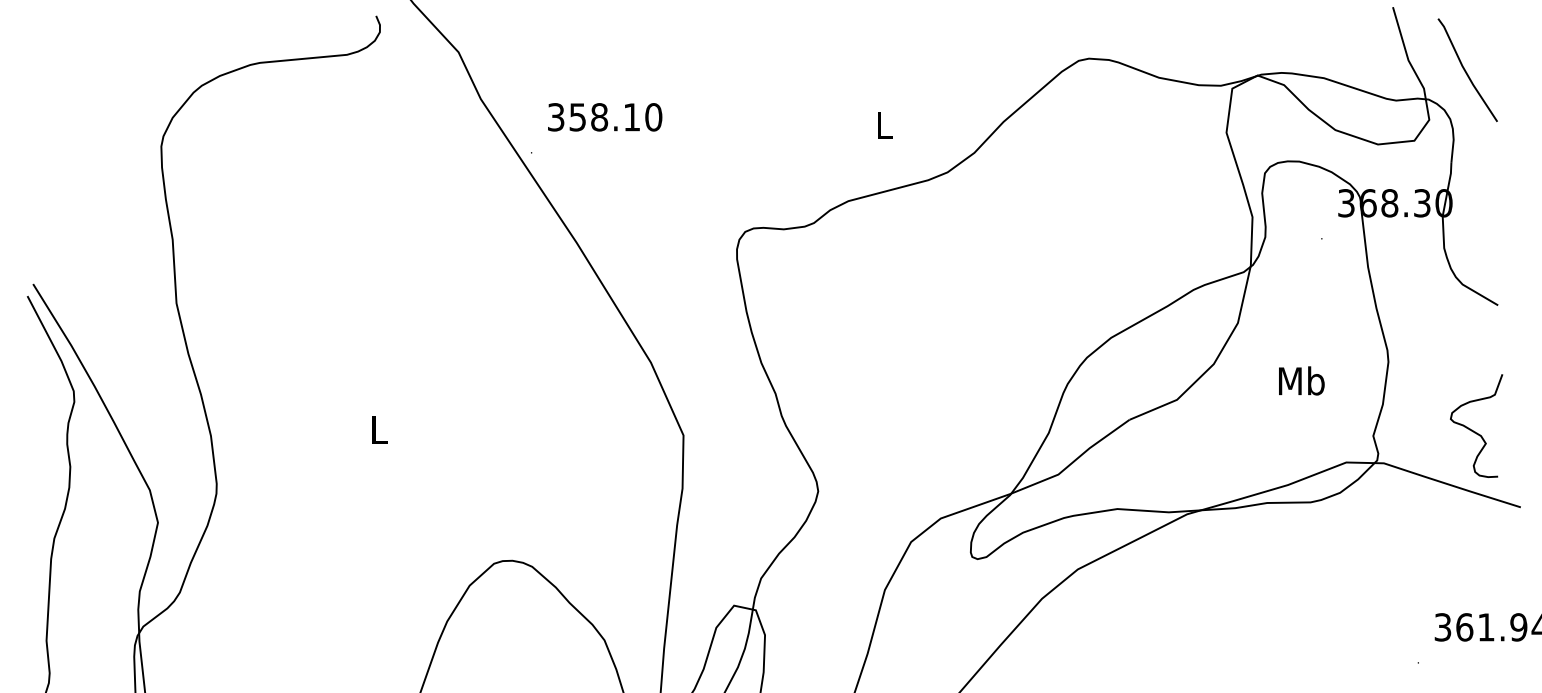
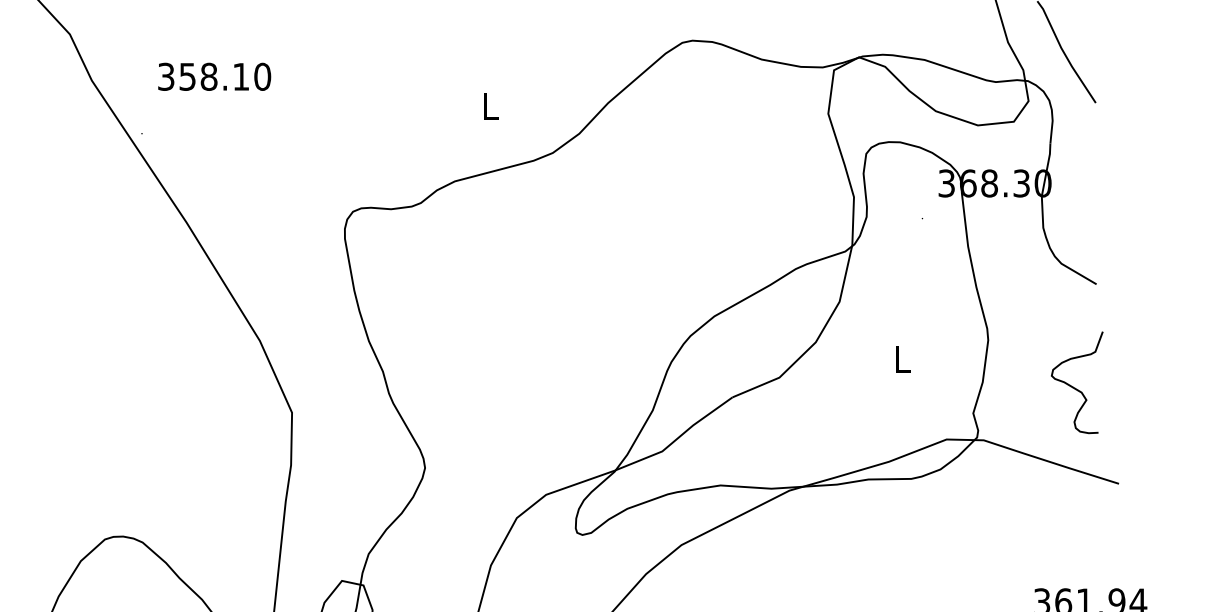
text: (605, 117) -> (215, 77), moved
text: (1301, 380) -> (902, 358), Mb -> L
curve: (1472, 429) -> (1073, 386), moved

